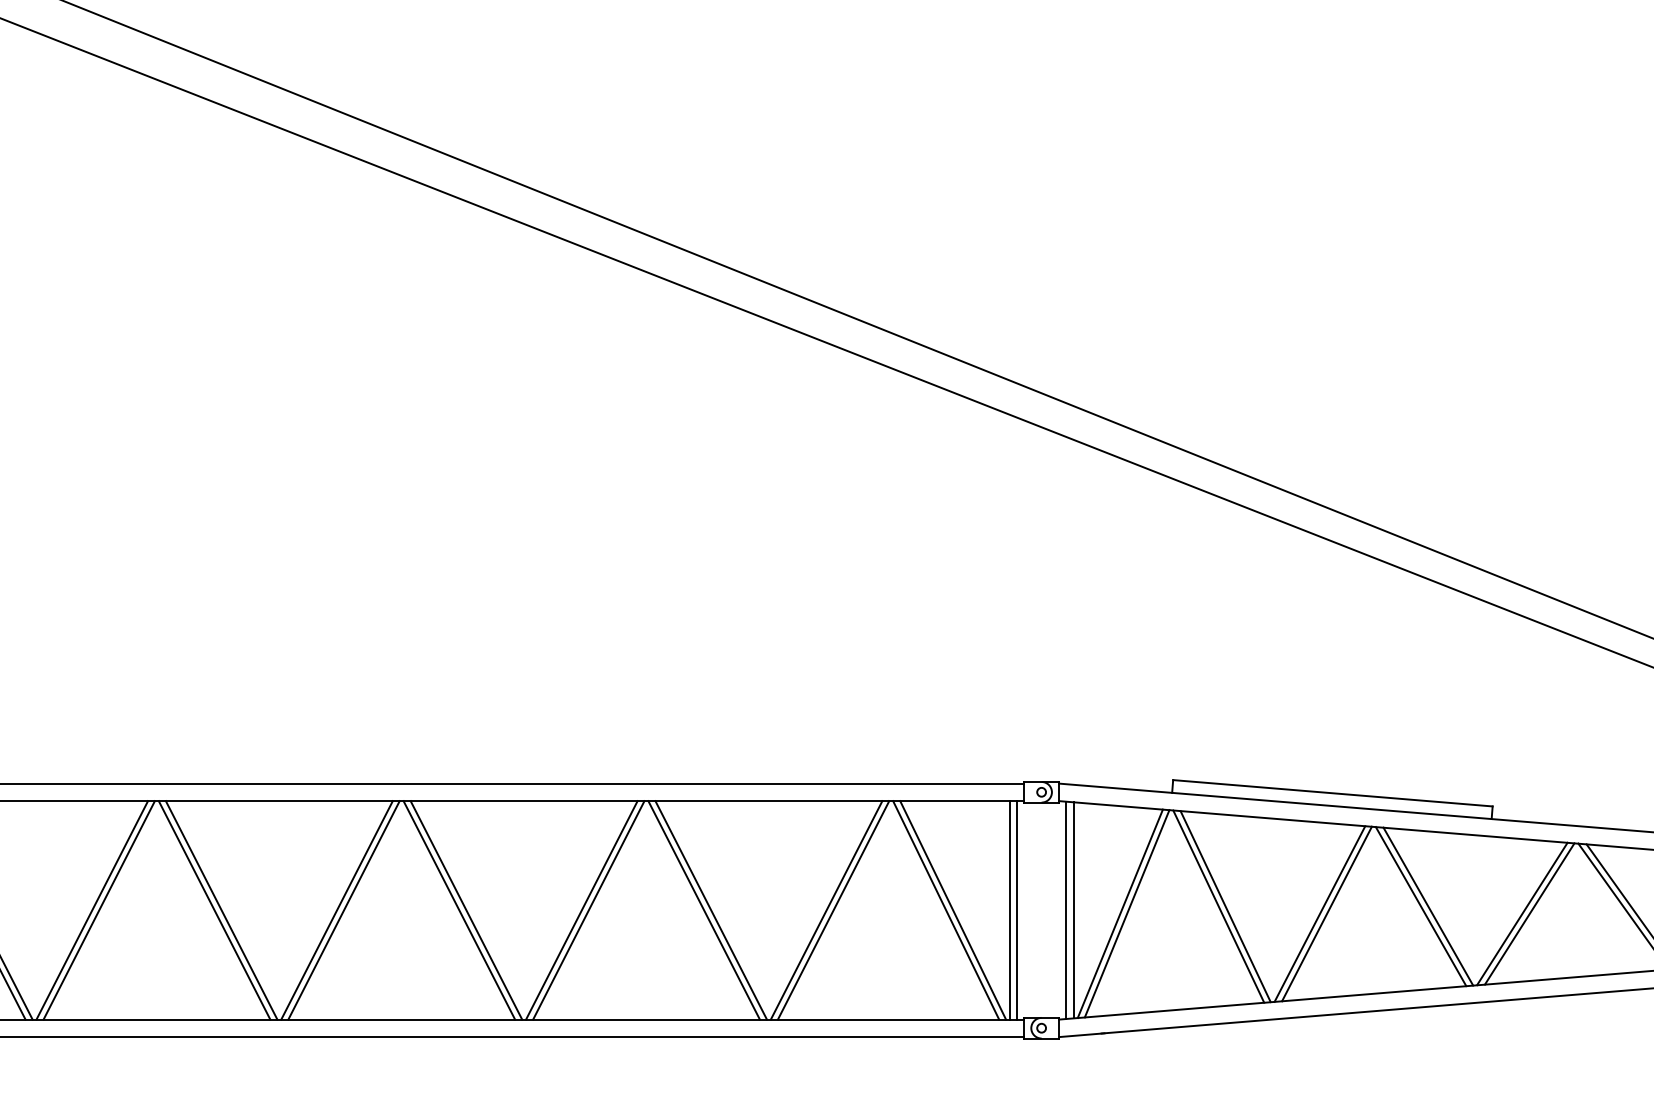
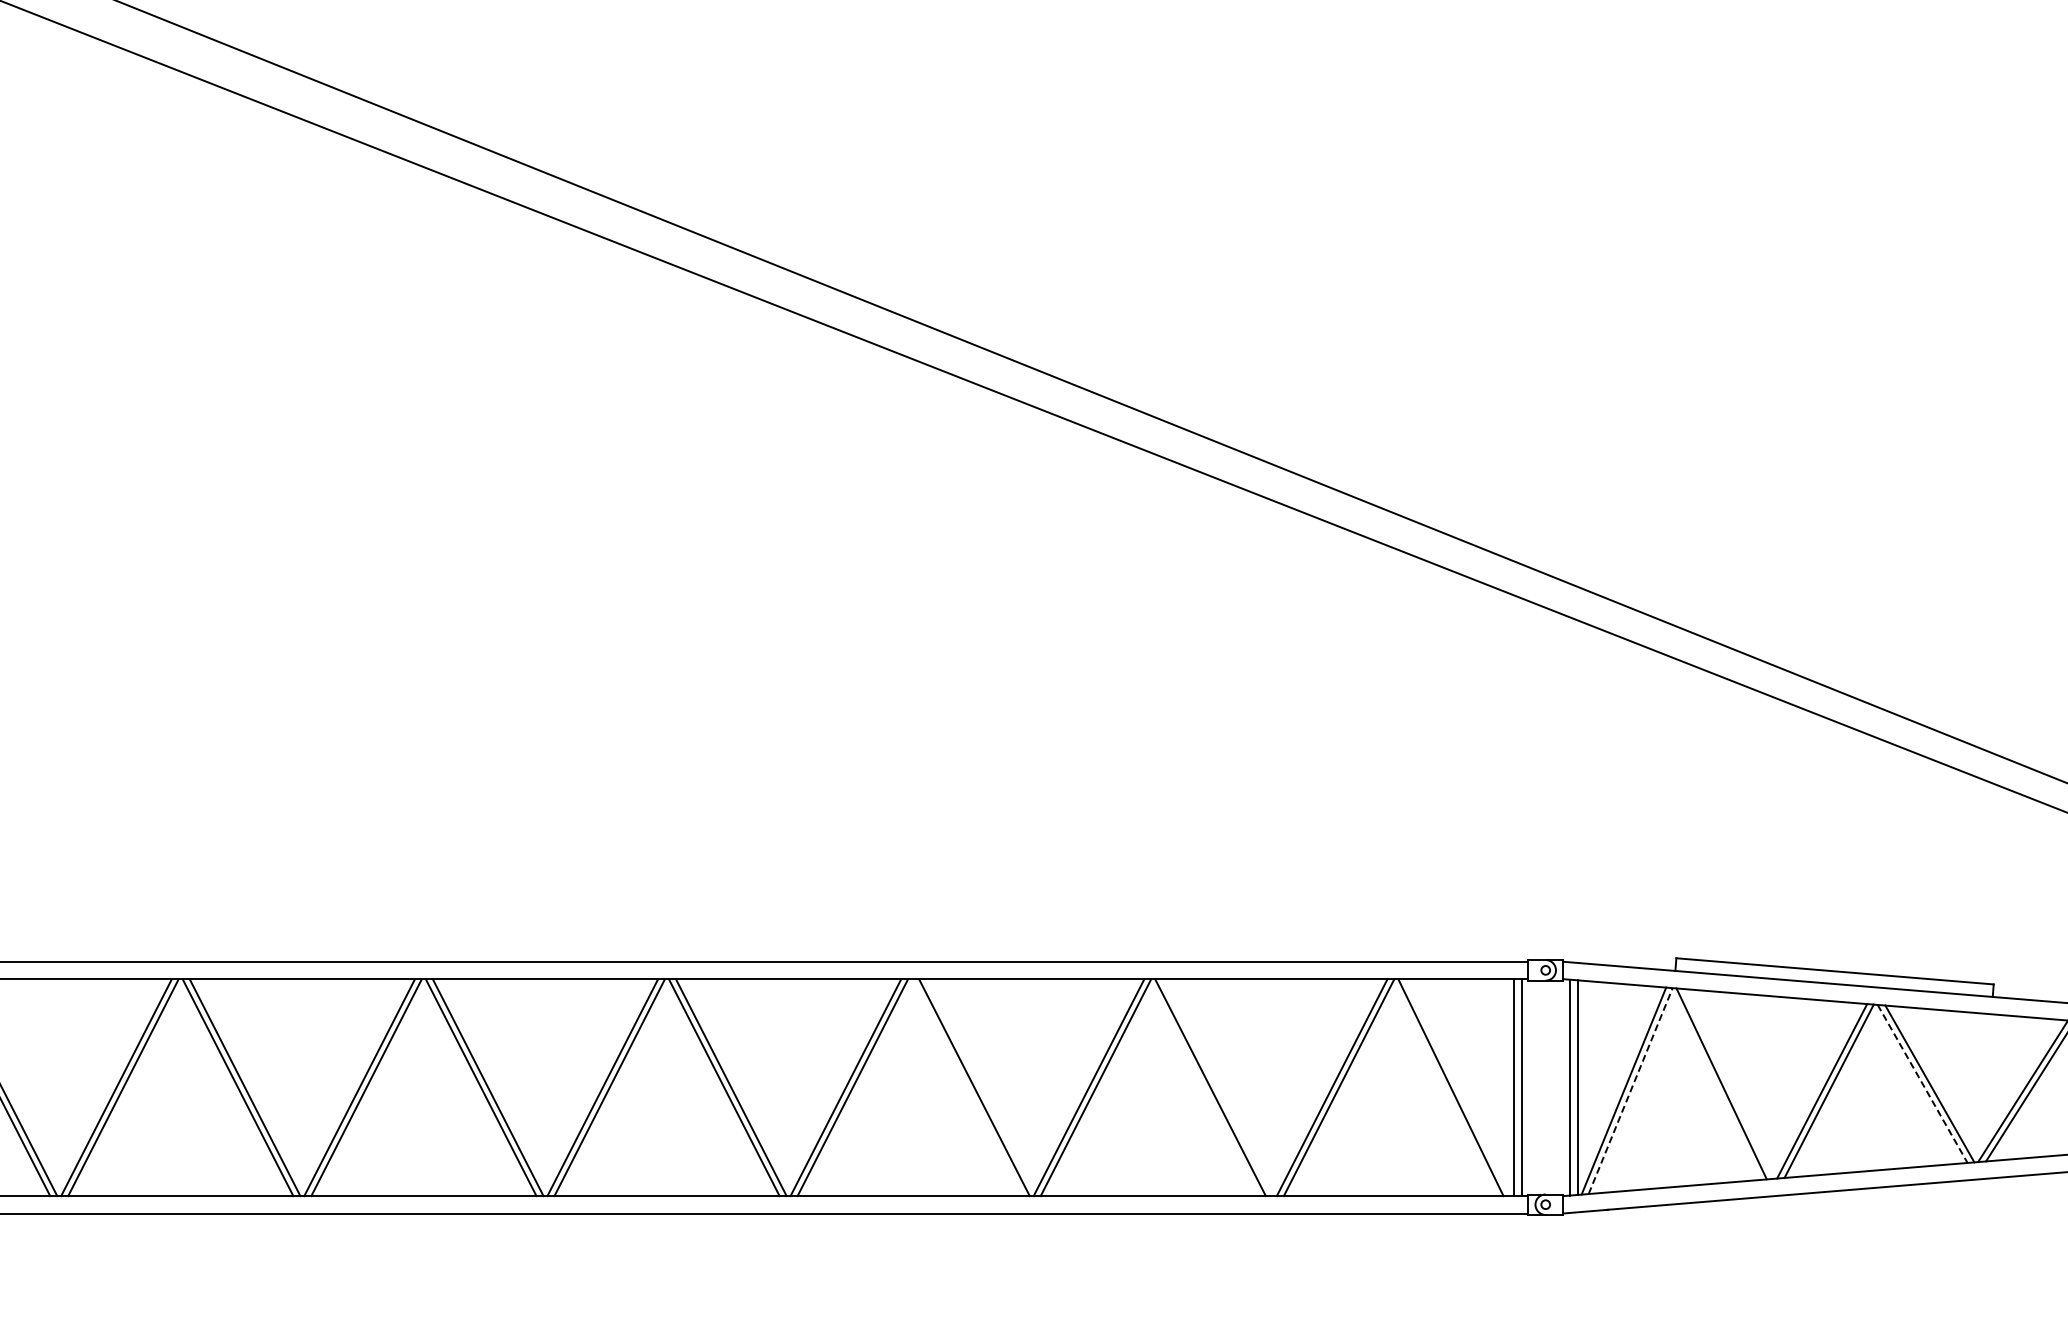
line: (1225, 906) -> (1728, 1083), removed
line: (1420, 906) -> (1922, 1083), solid -> dashed
line: (459, 910) -> (967, 1087), removed
line: (711, 910) -> (1217, 1087), removed
line: (952, 910) -> (1457, 1087), removed
line: (1126, 913) -> (1630, 1090), solid -> dashed

